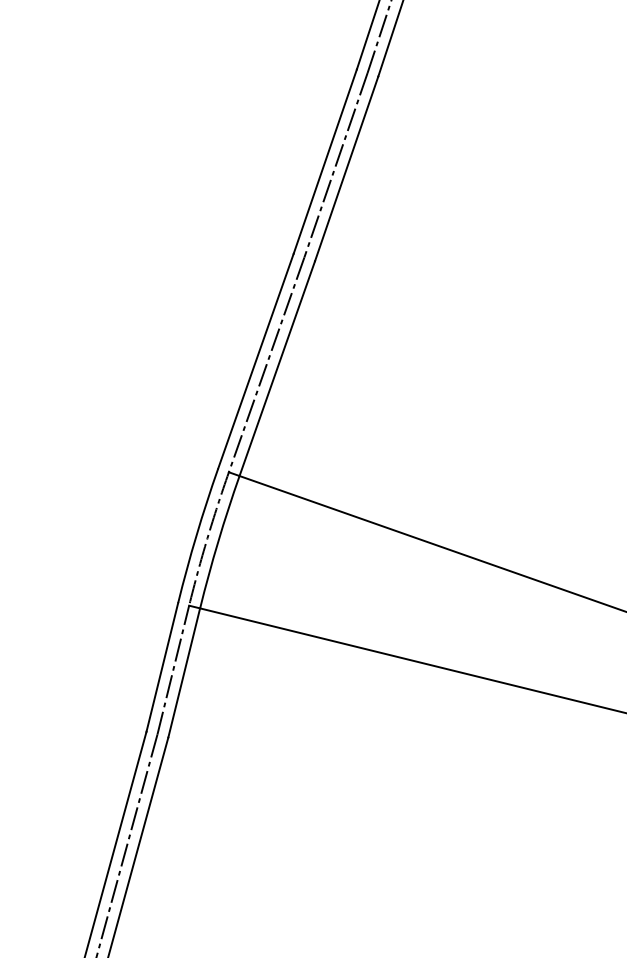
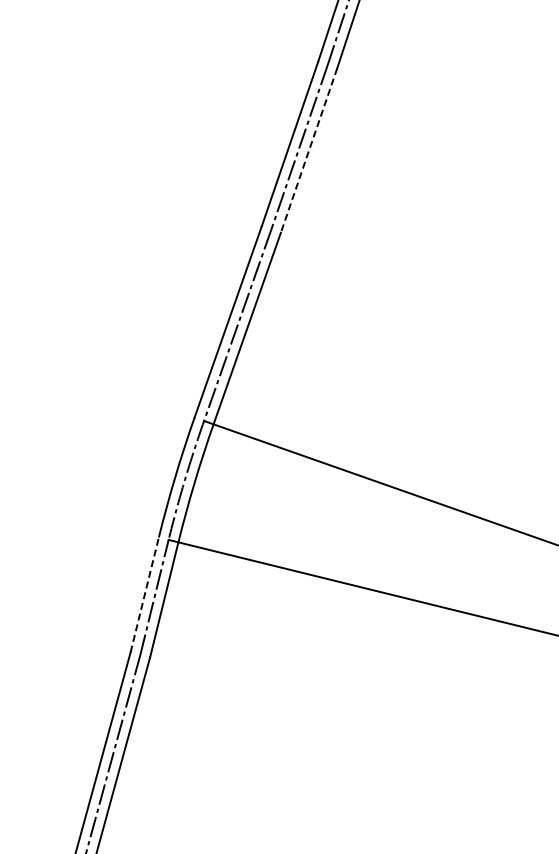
line: (347, 168) -> (309, 150), solid -> dashed
line: (162, 666) -> (144, 594), solid -> dashed

